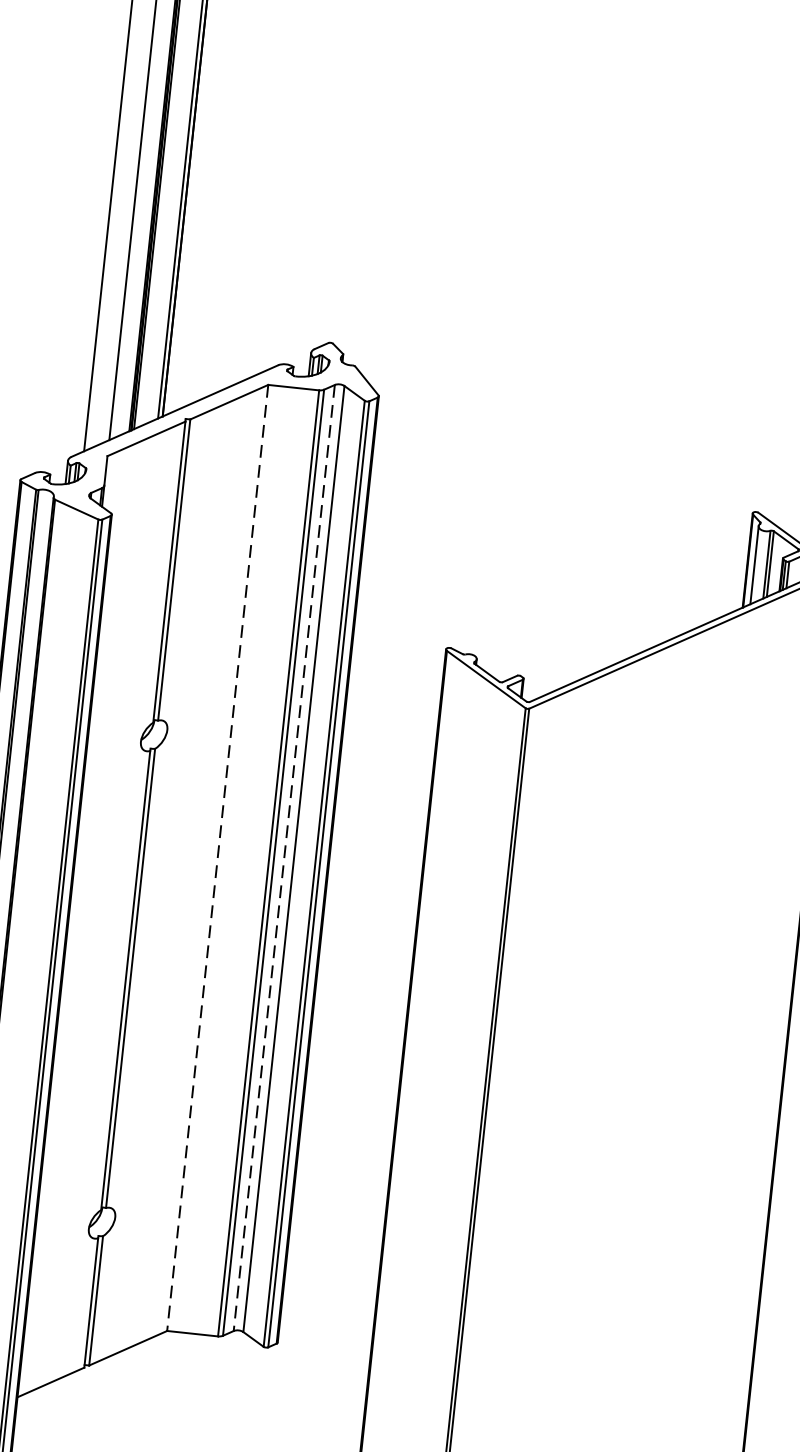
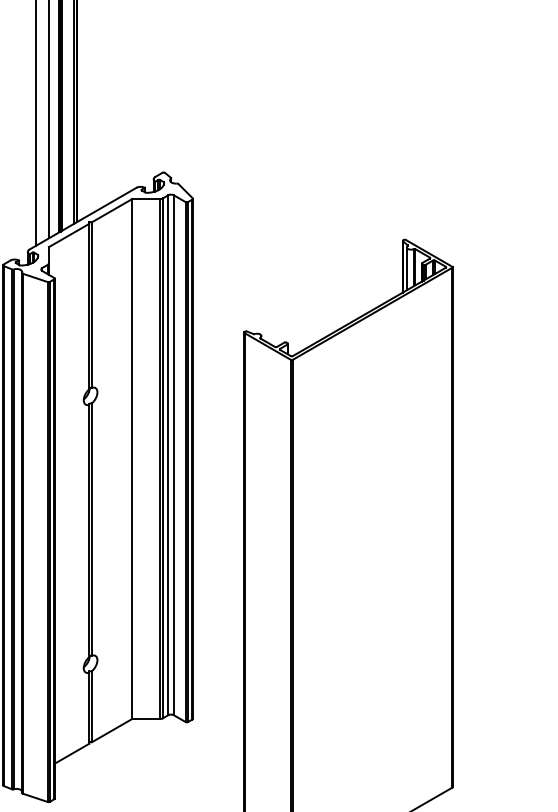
line: (218, 858) -> (132, 459), dashed -> solid
line: (284, 858) -> (168, 455), dashed -> solid

